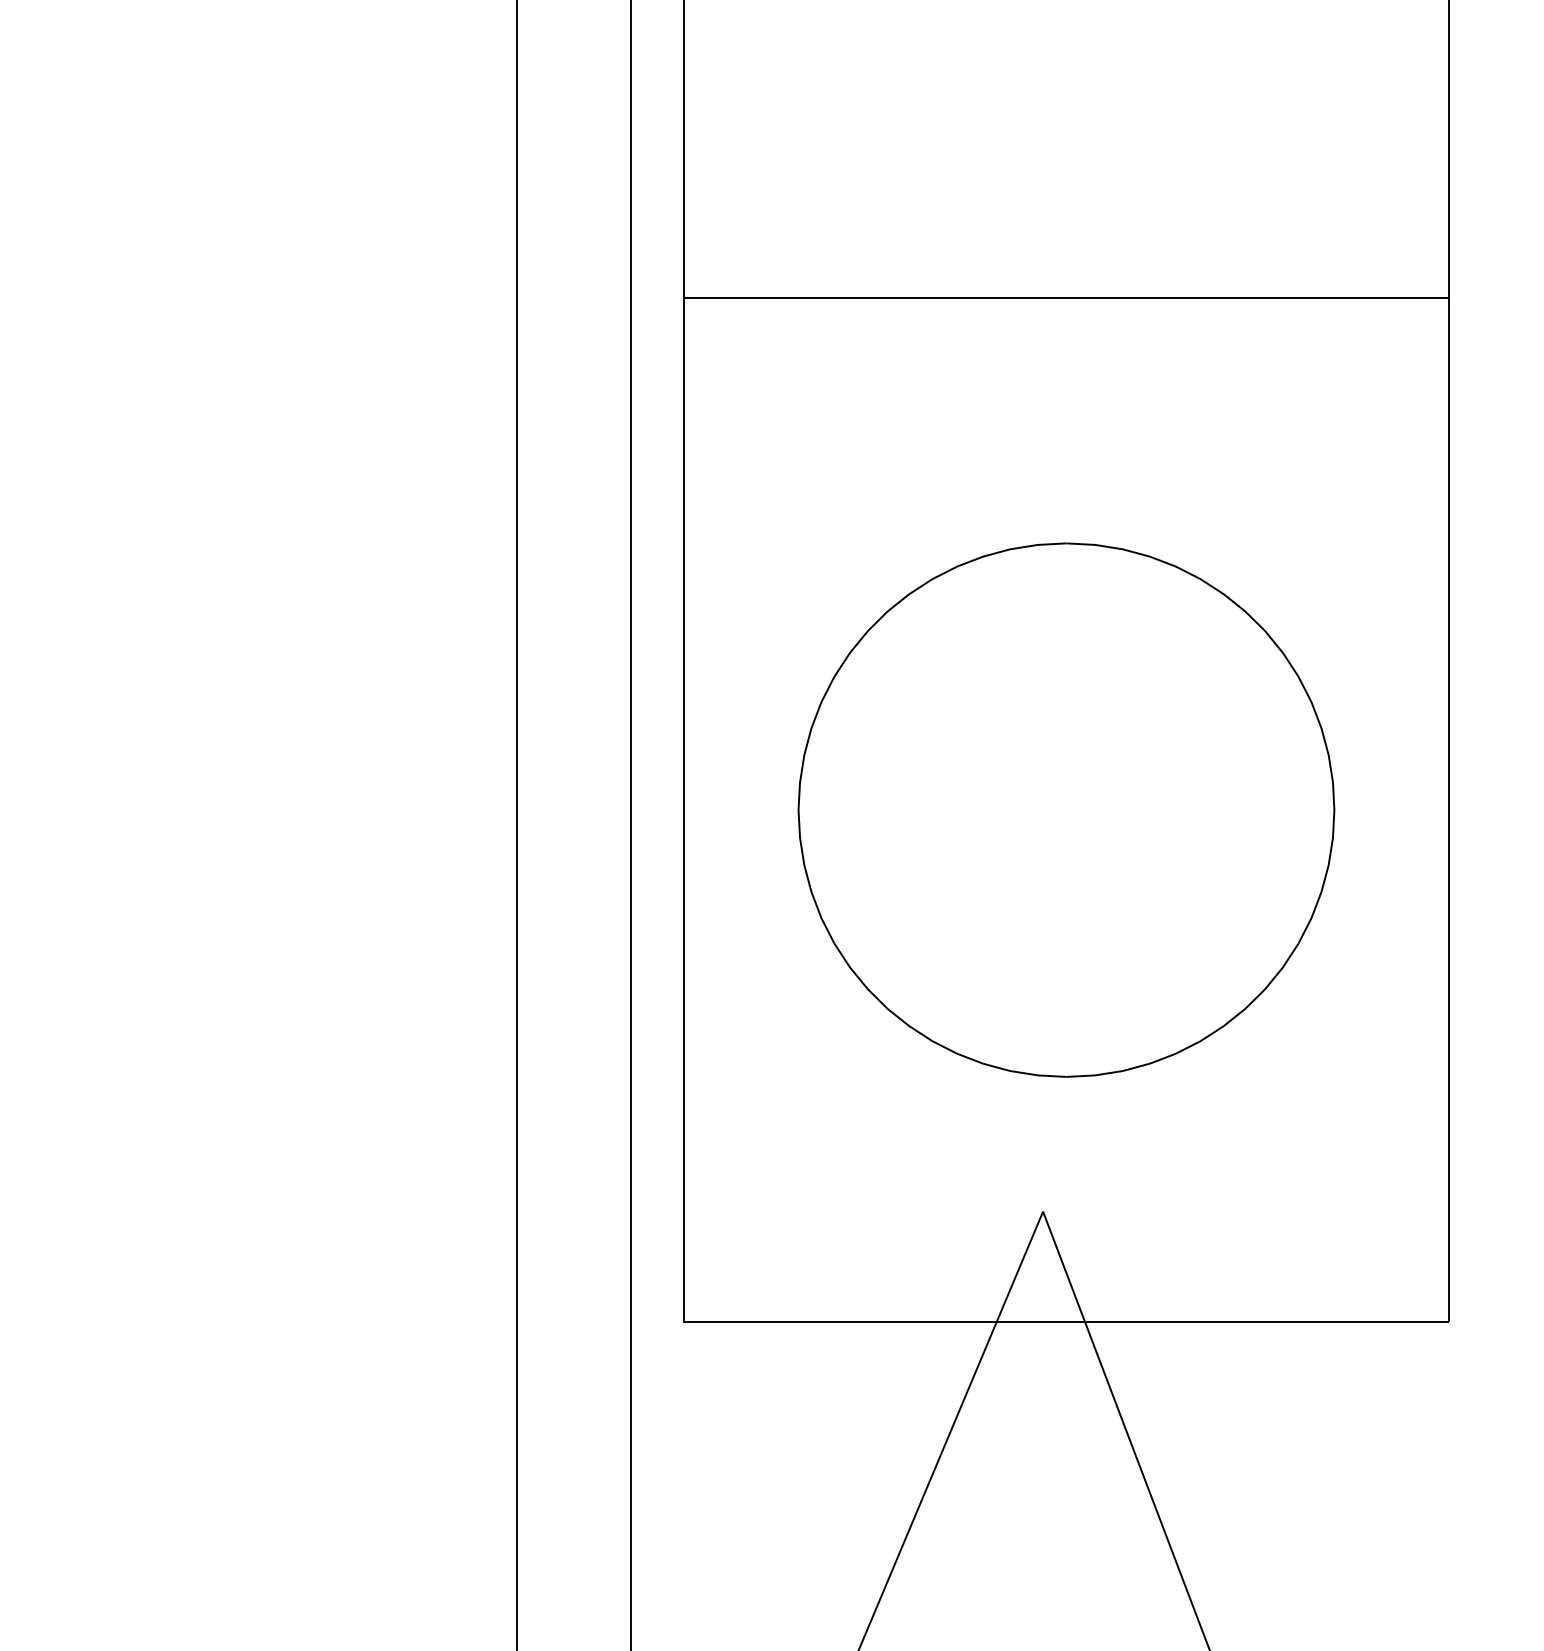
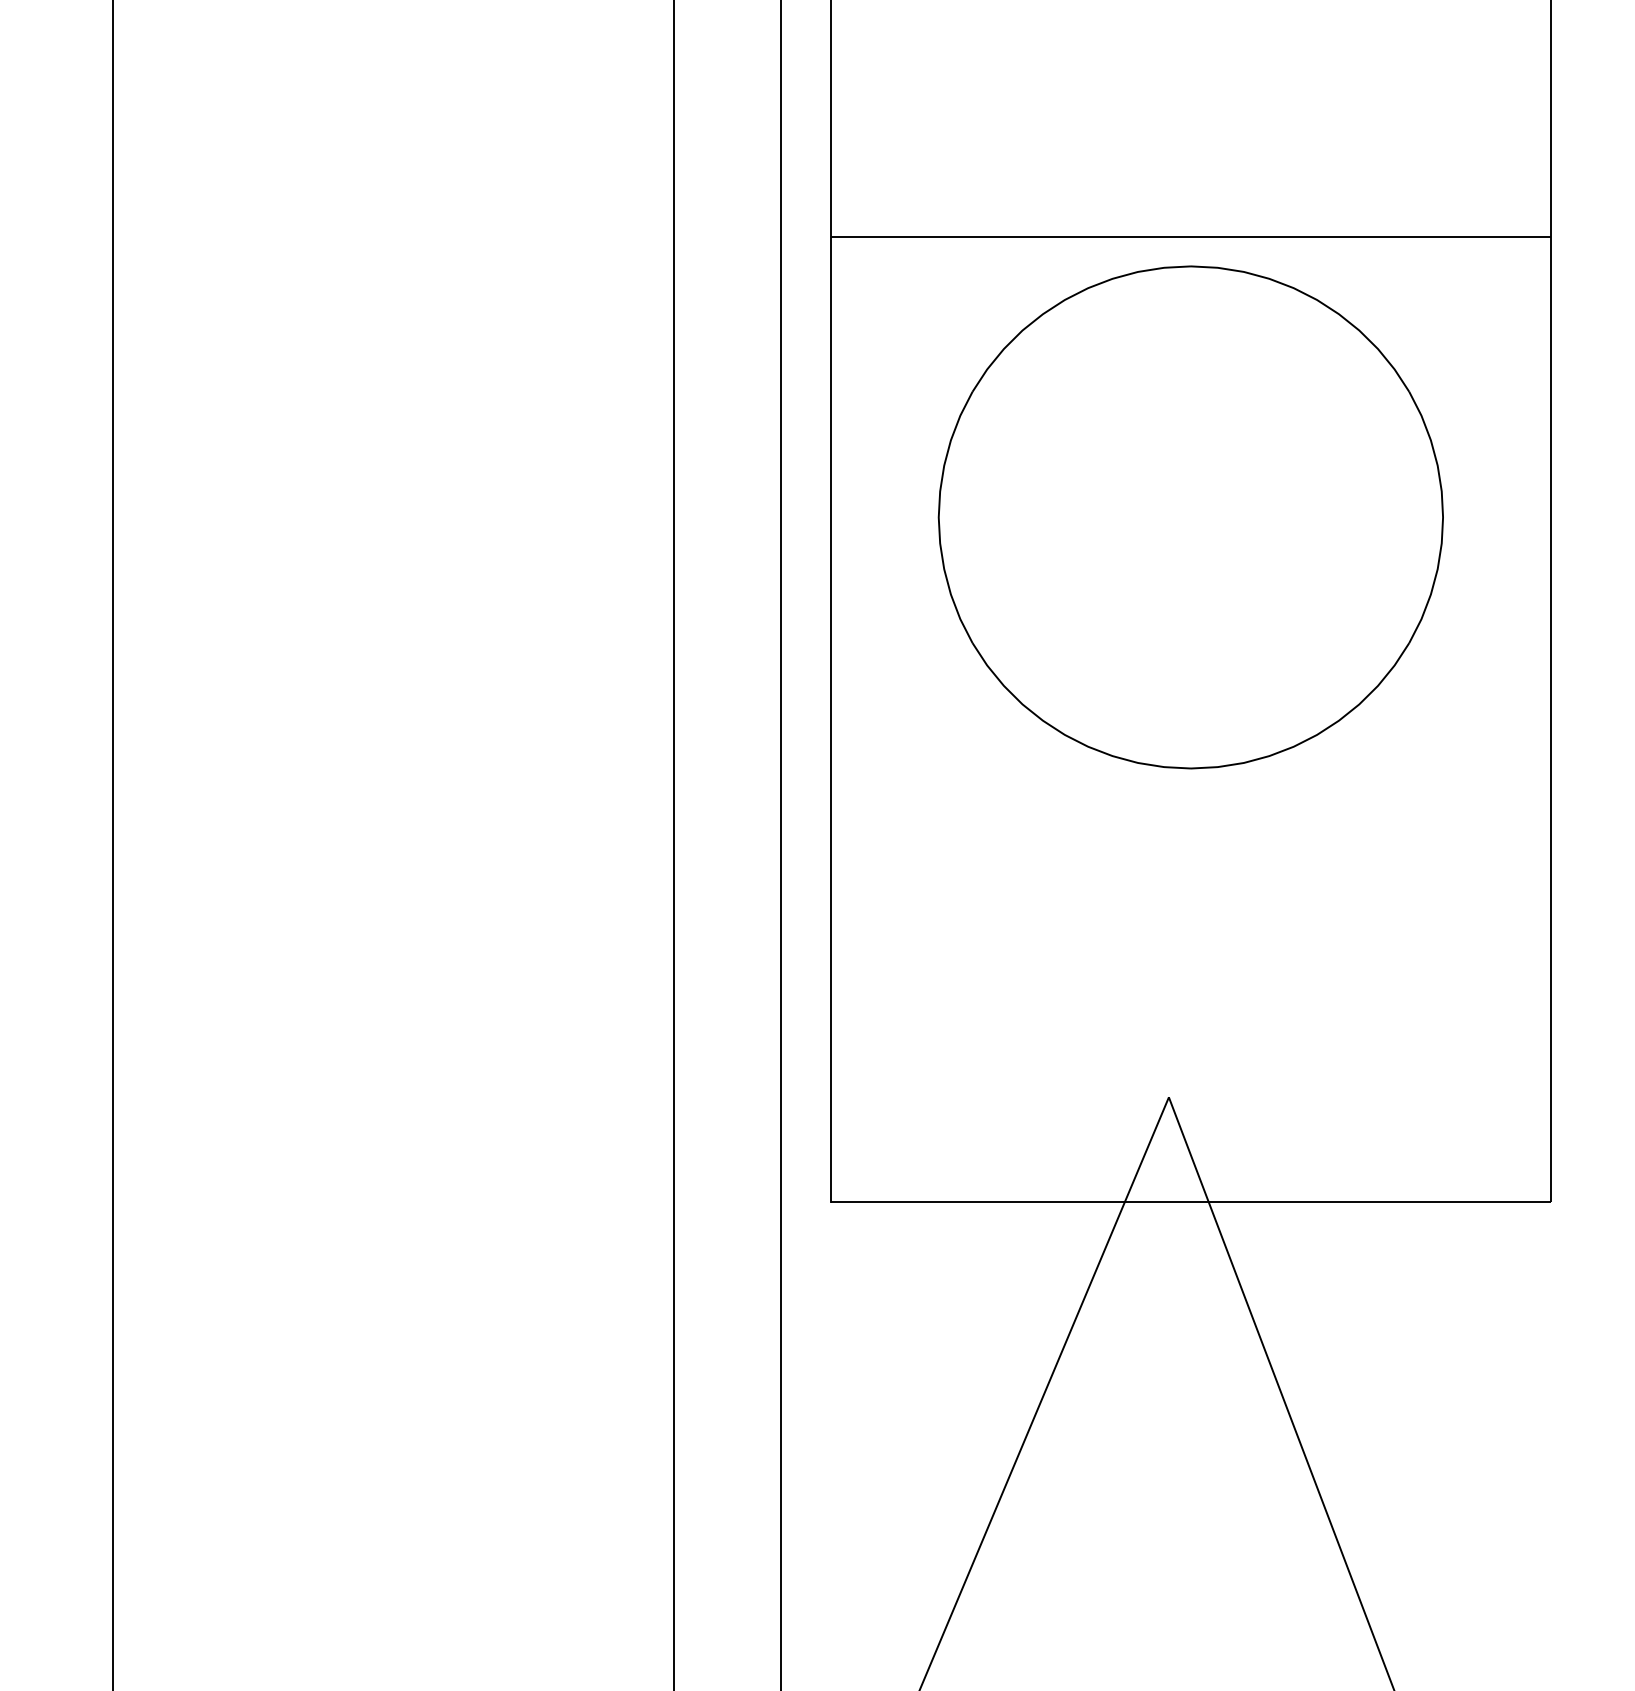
part: (1066, 810) -> (1190, 517), moved

